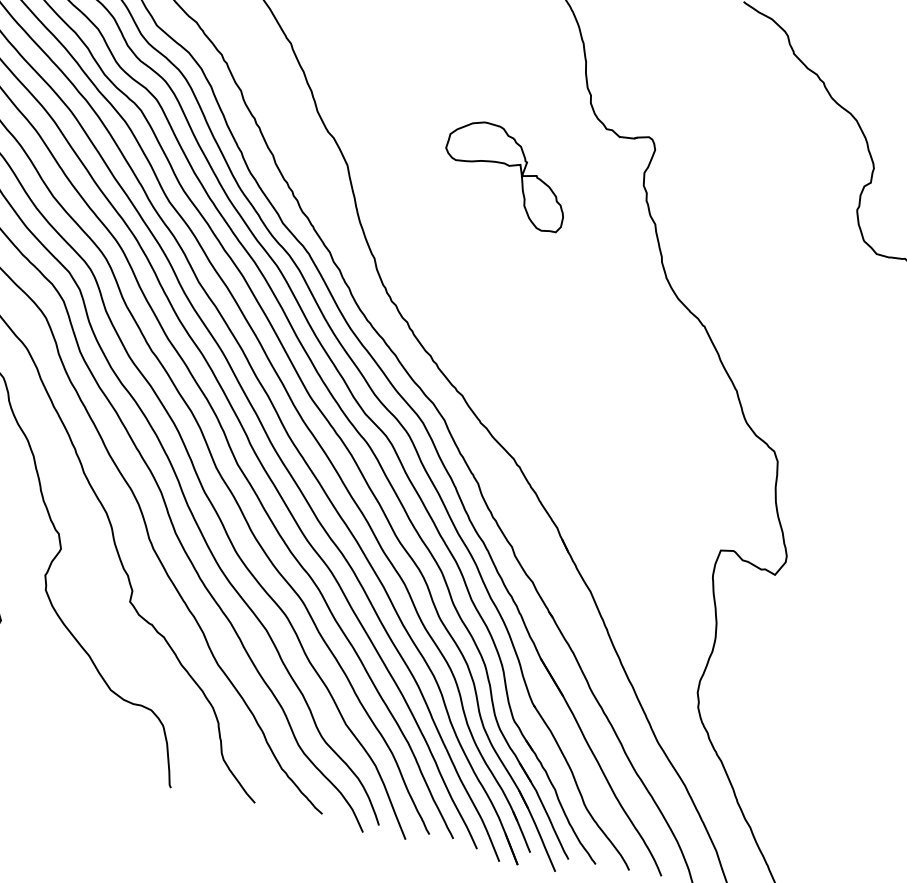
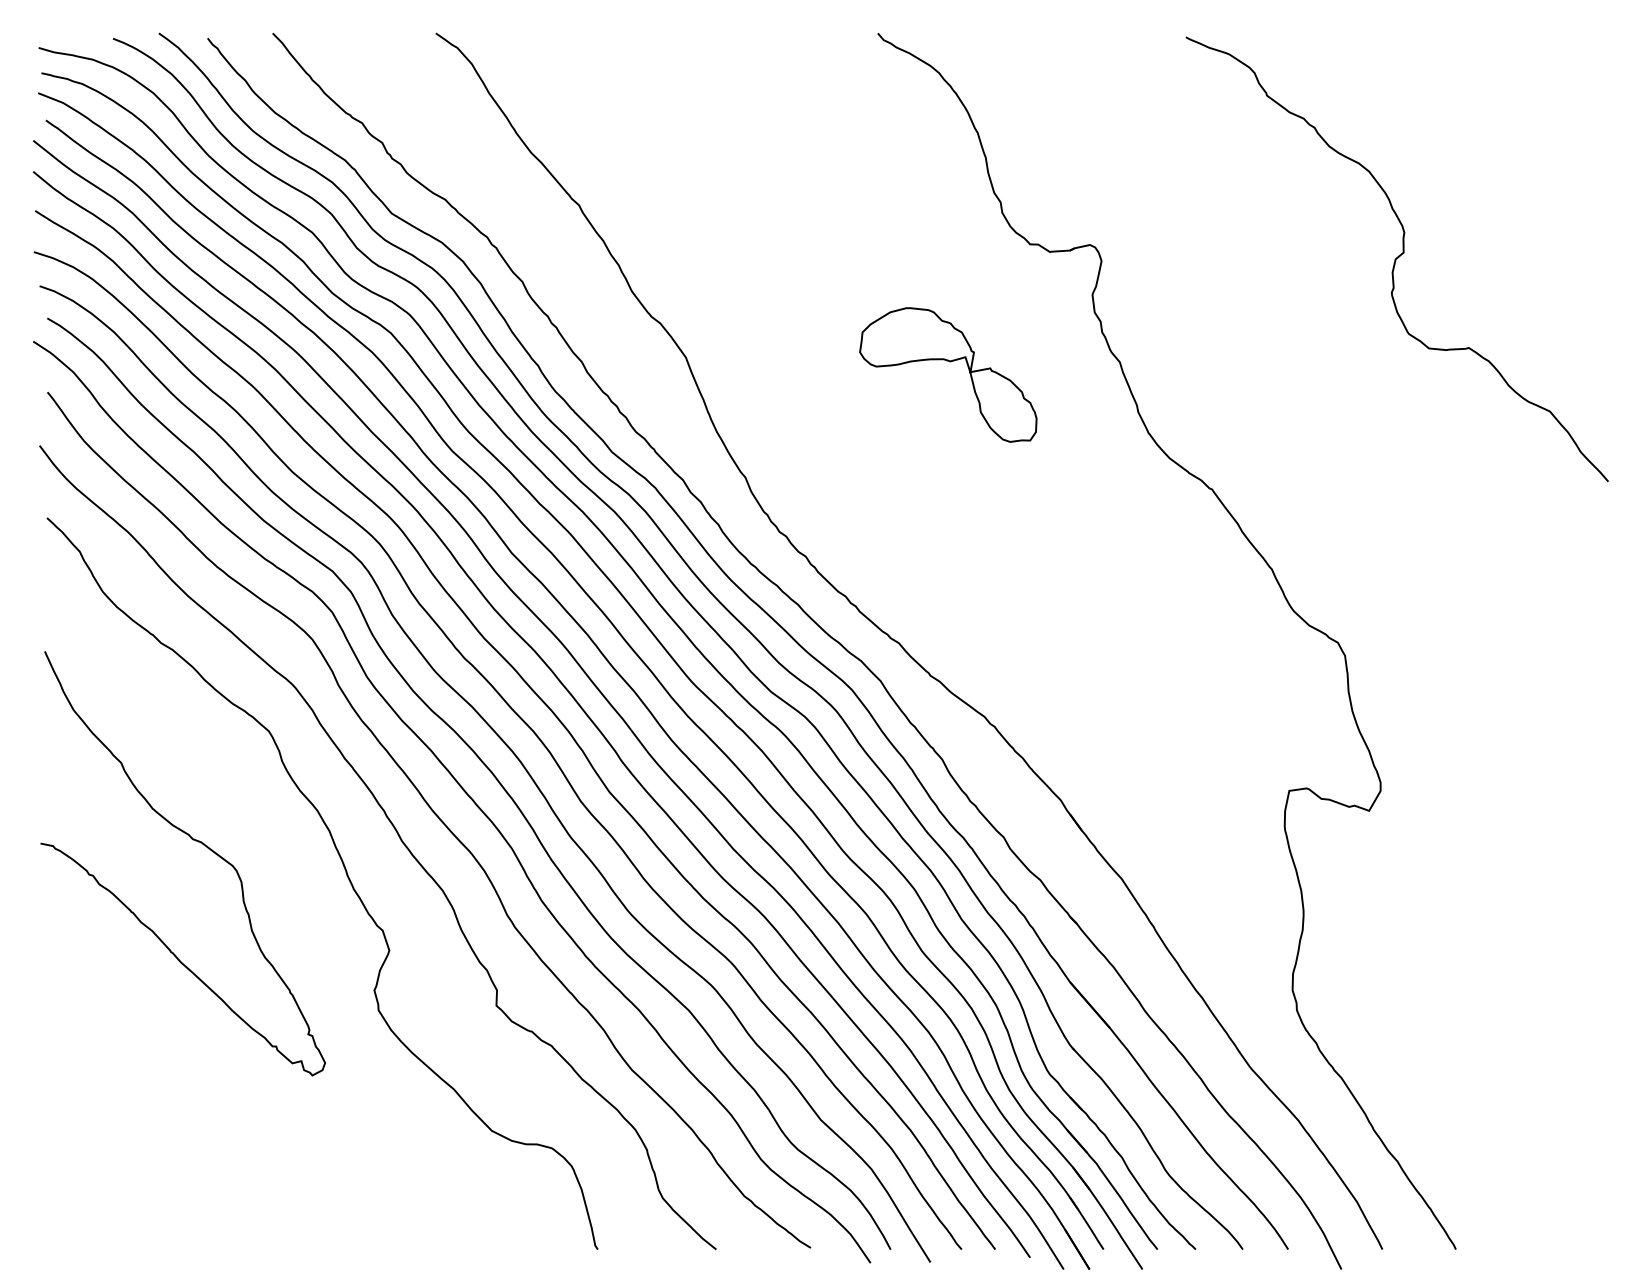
part: (508, 166) -> (949, 362), moved

